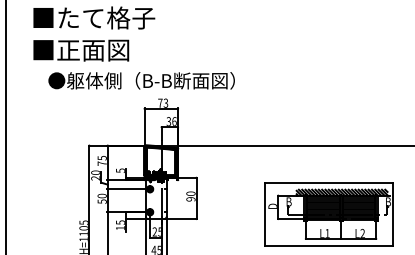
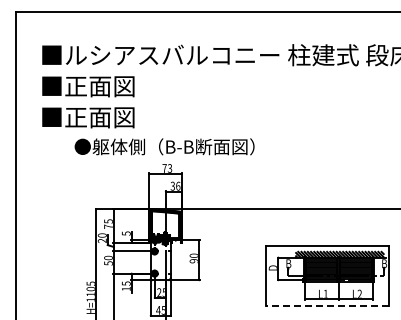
text: (106, 18) -> (112, 86), ■たて格子 -> ■正面図
text: (141, 80) -> (164, 146), moved
line: (328, 245) -> (326, 305), solid -> dashed

